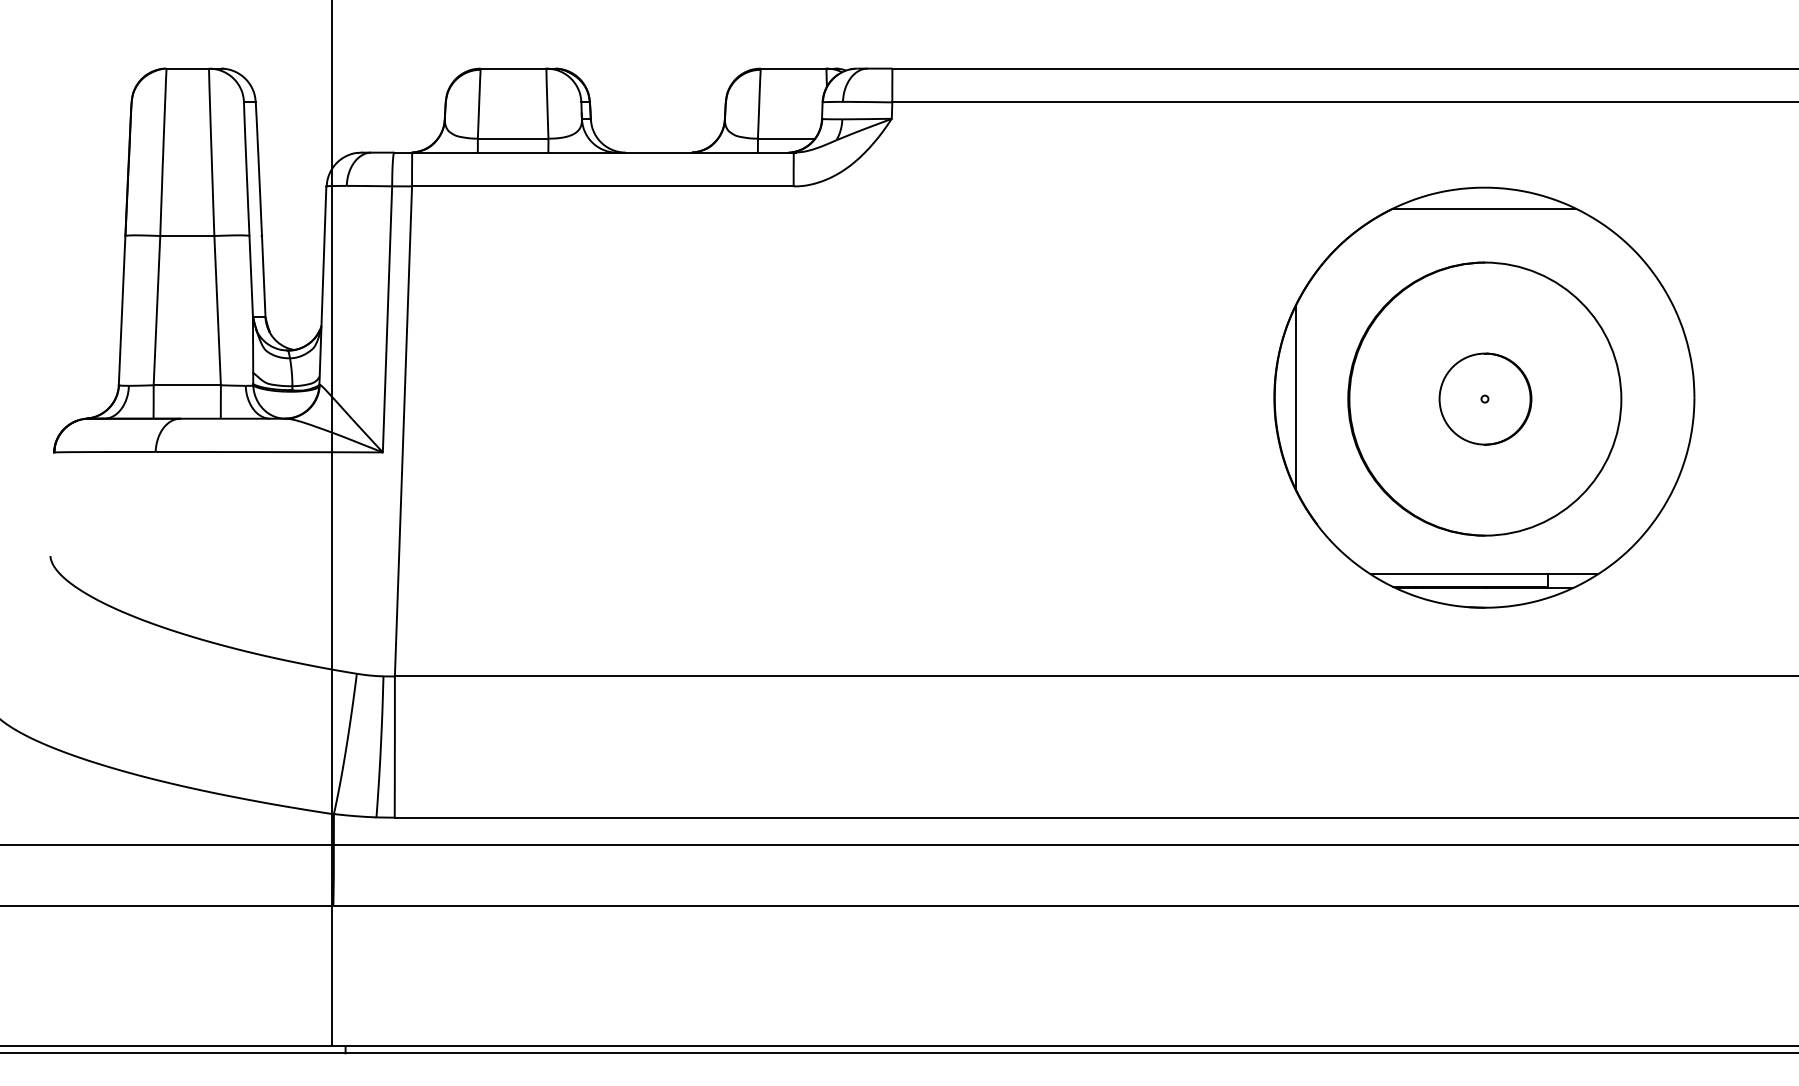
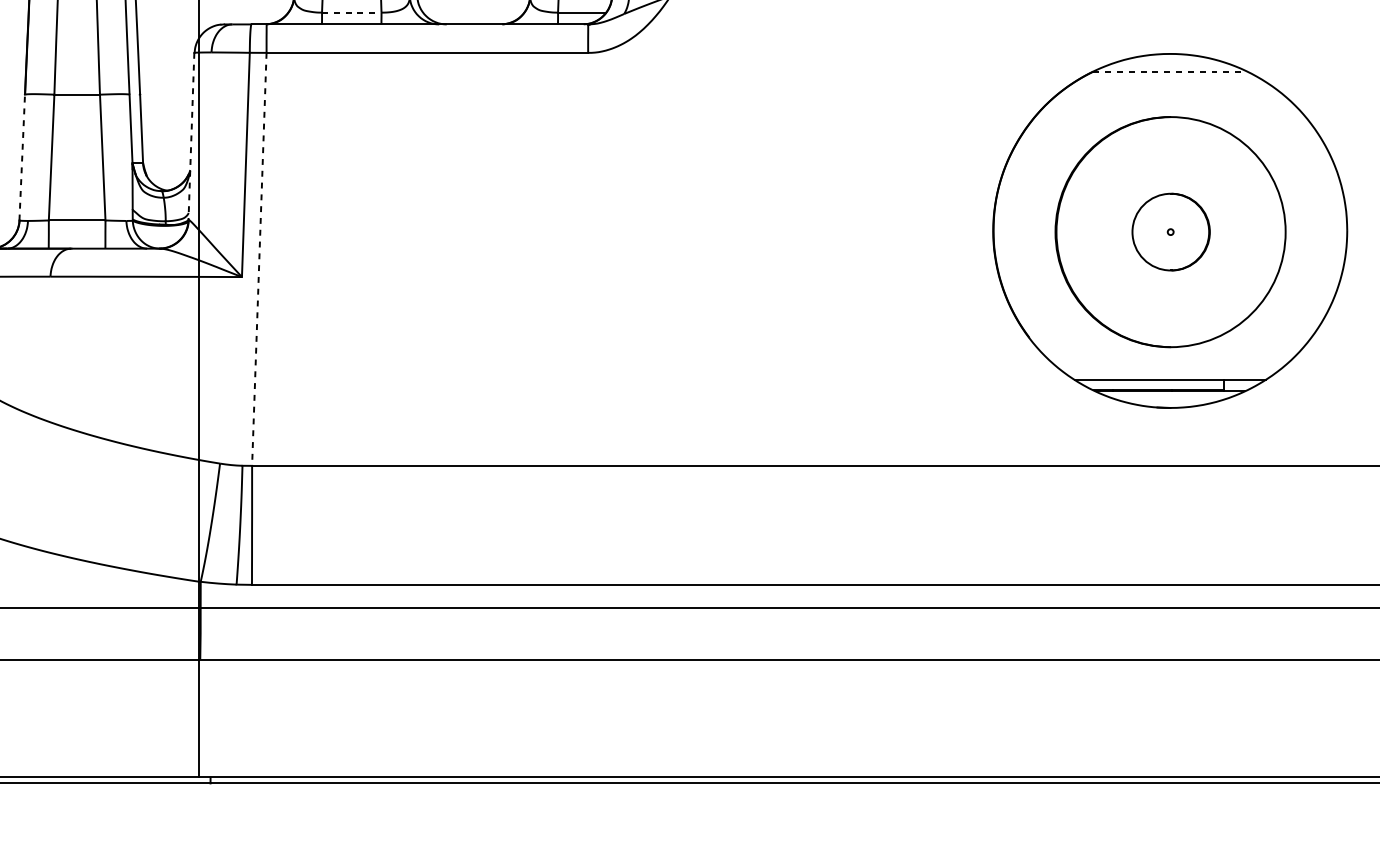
line: (513, 138) -> (352, 12), solid -> dashed
line: (1485, 208) -> (1171, 71), solid -> dashed
line: (322, 286) -> (191, 137), solid -> dashed
line: (122, 310) -> (22, 157), solid -> dashed
line: (1295, 397) -> (1011, 230), removed
line: (403, 431) -> (259, 259), solid -> dashed

